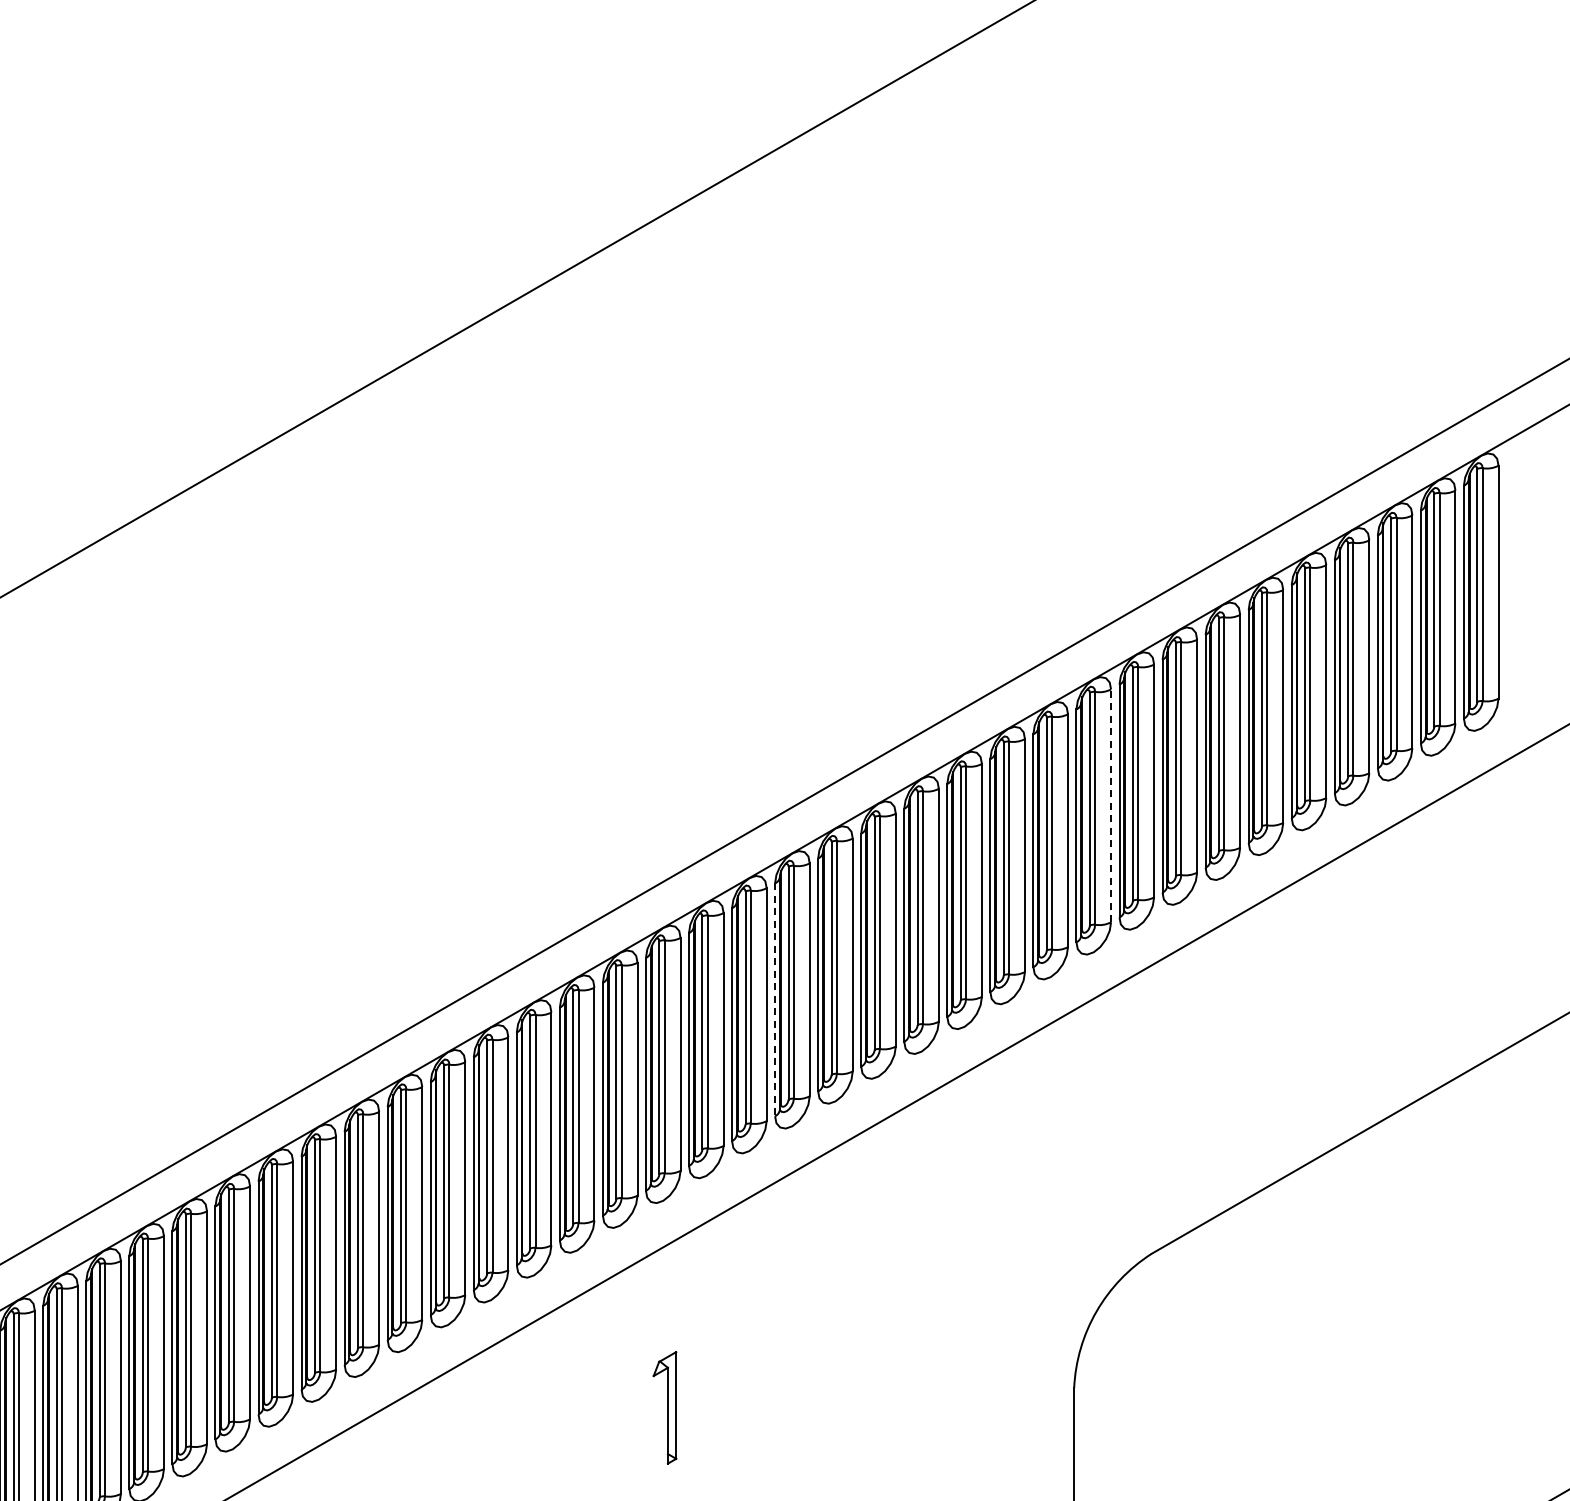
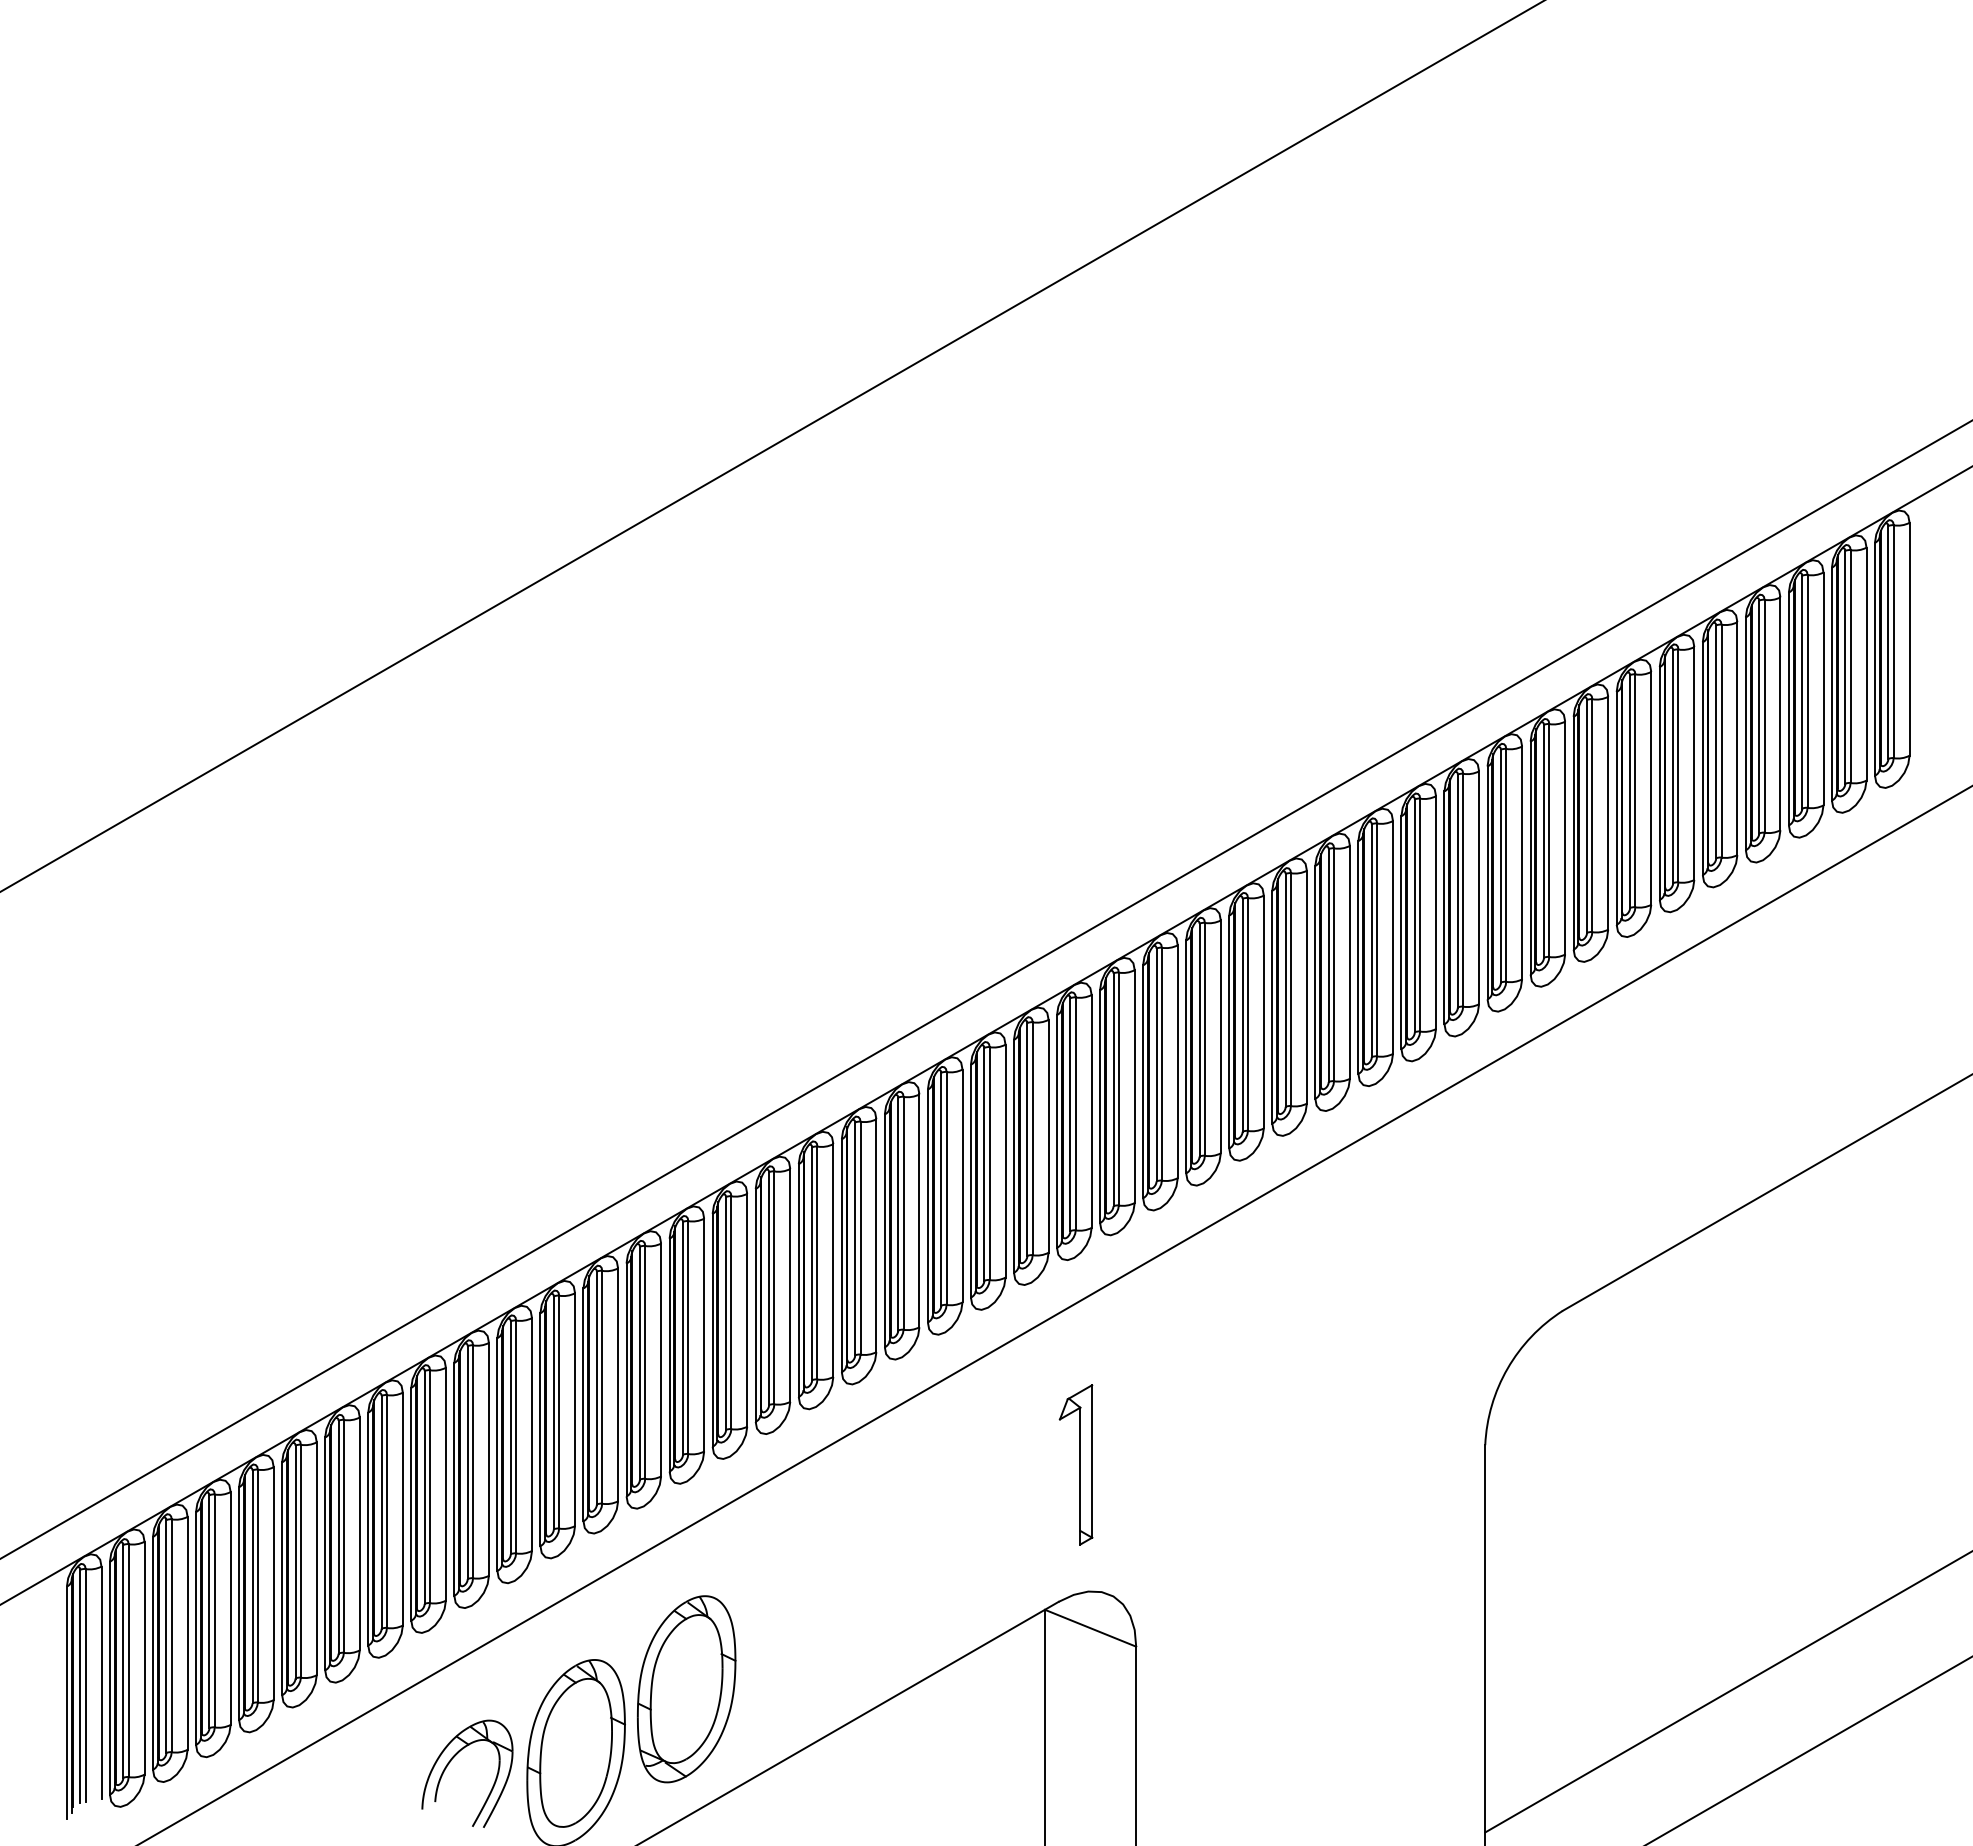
line: (1111, 805) -> (1522, 862), dashed -> solid
line: (775, 1000) -> (1186, 1057), dashed -> solid
part: (664, 1407) -> (1075, 1464), size x1.43

